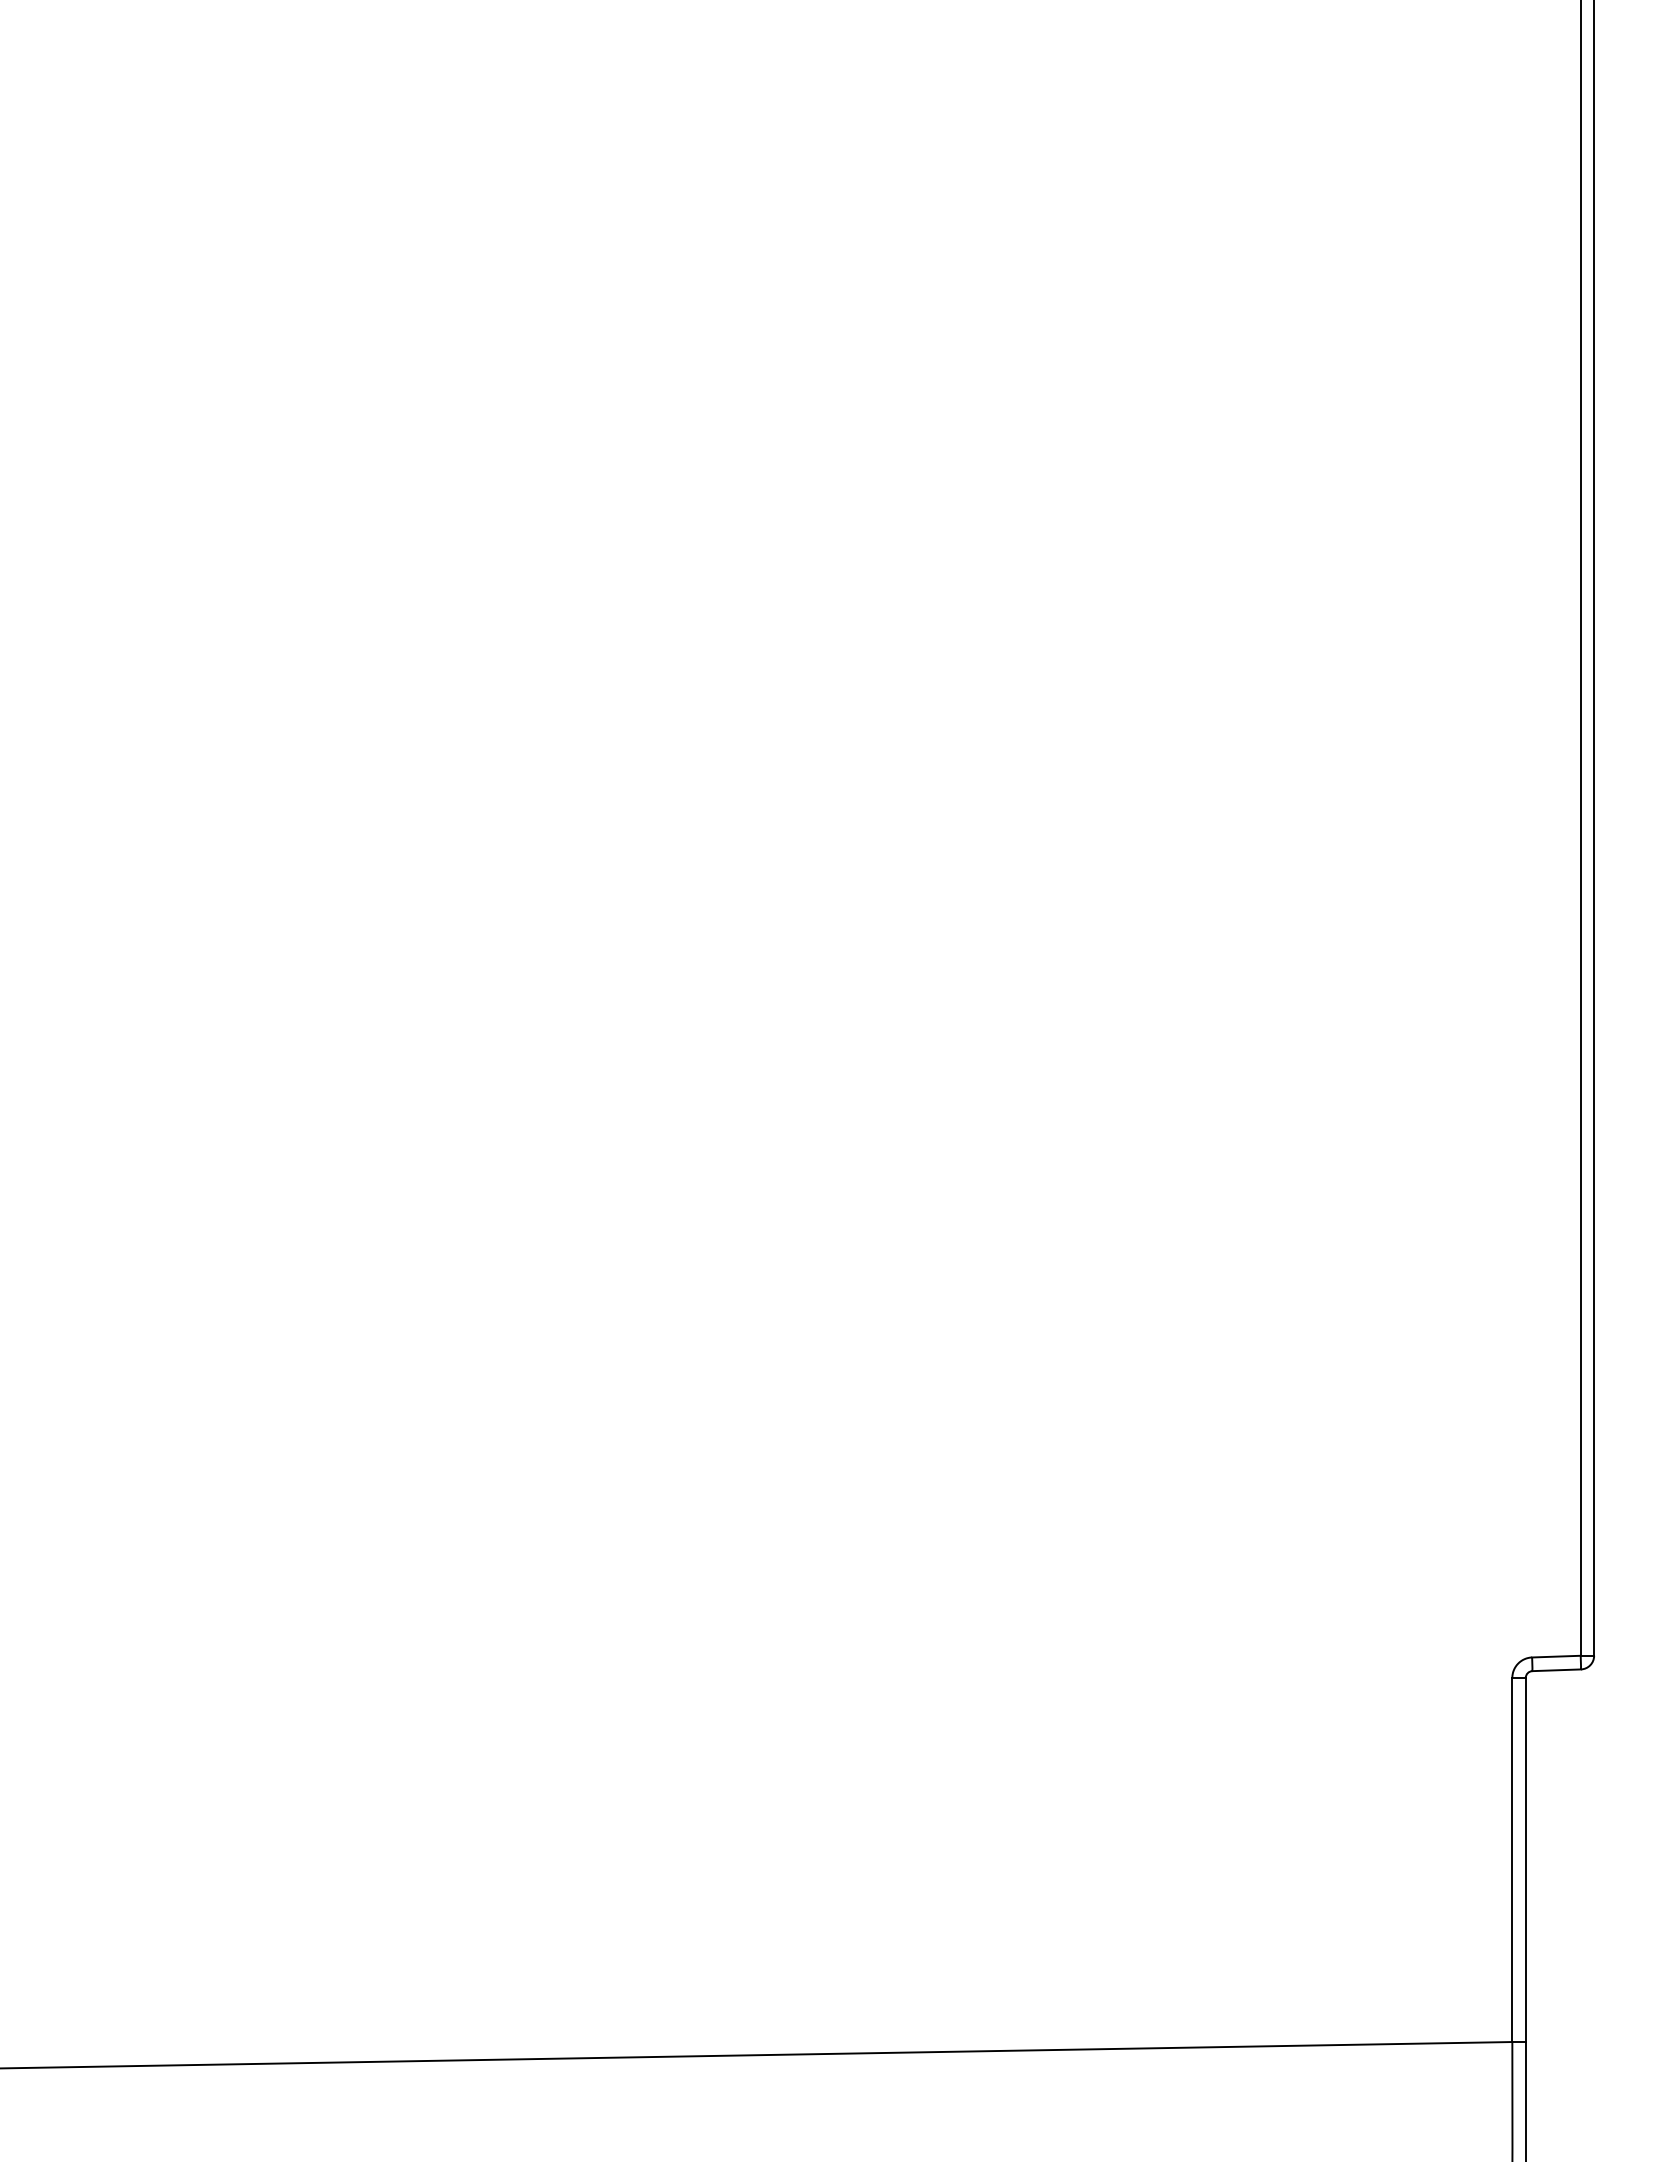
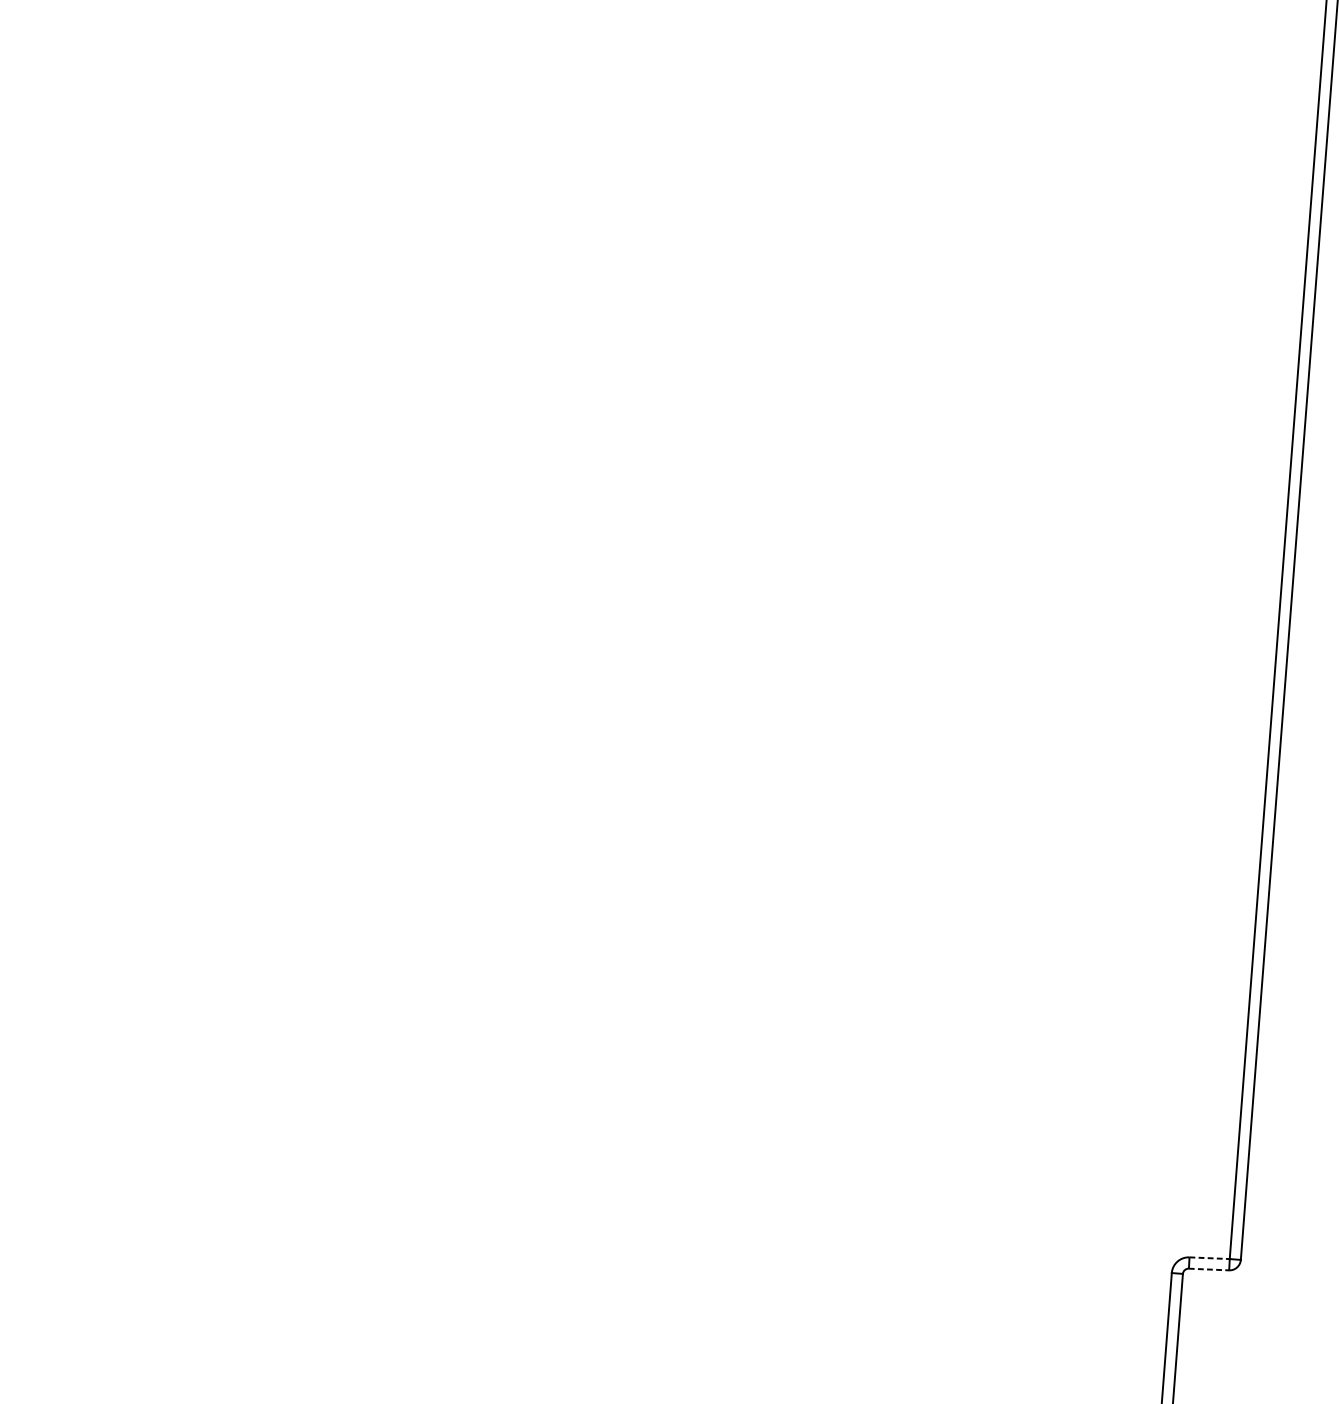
line: (1556, 1656) -> (1209, 1258), solid -> dashed
line: (1557, 1670) -> (1209, 1269), solid -> dashed

